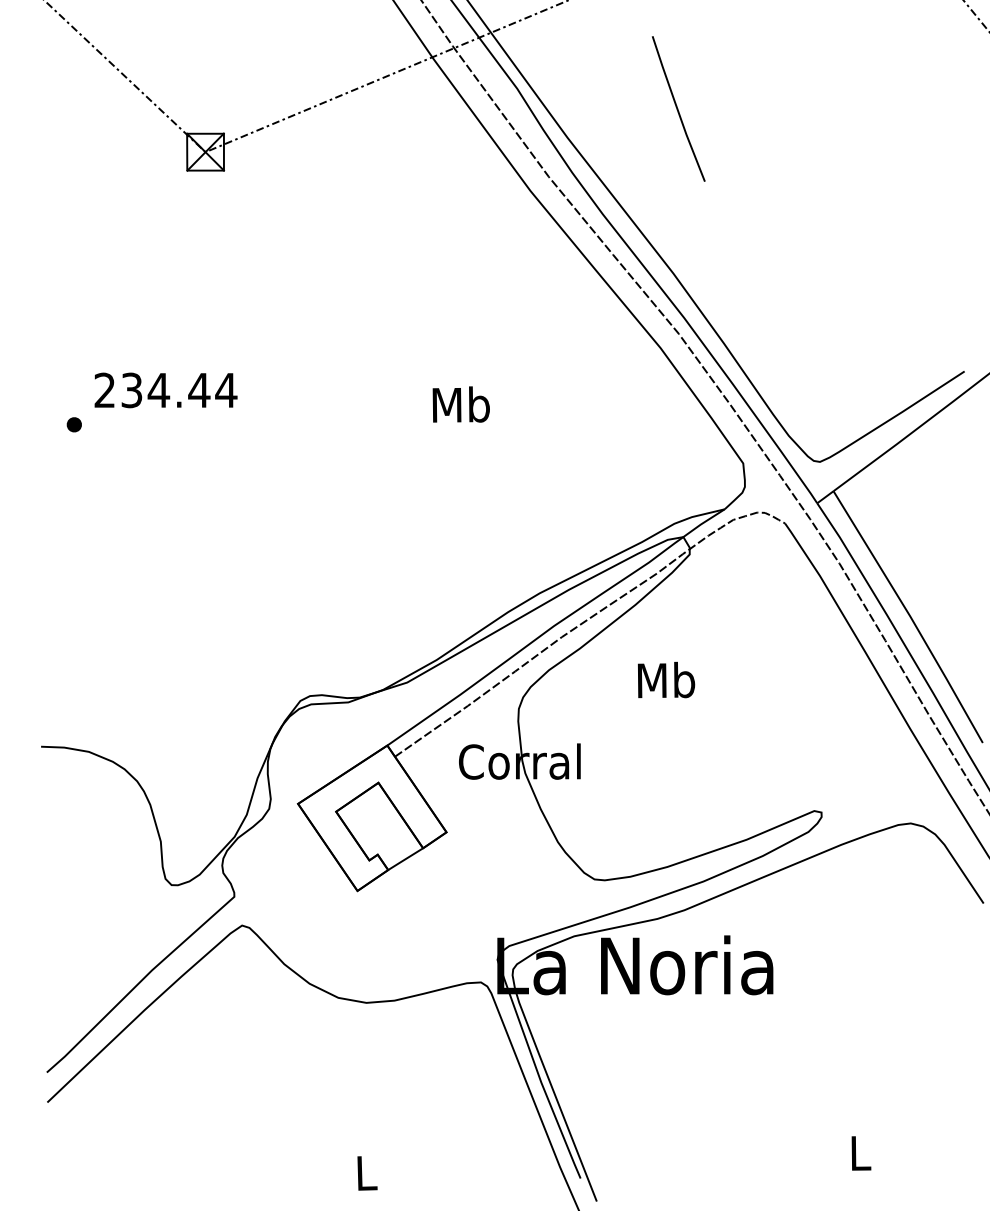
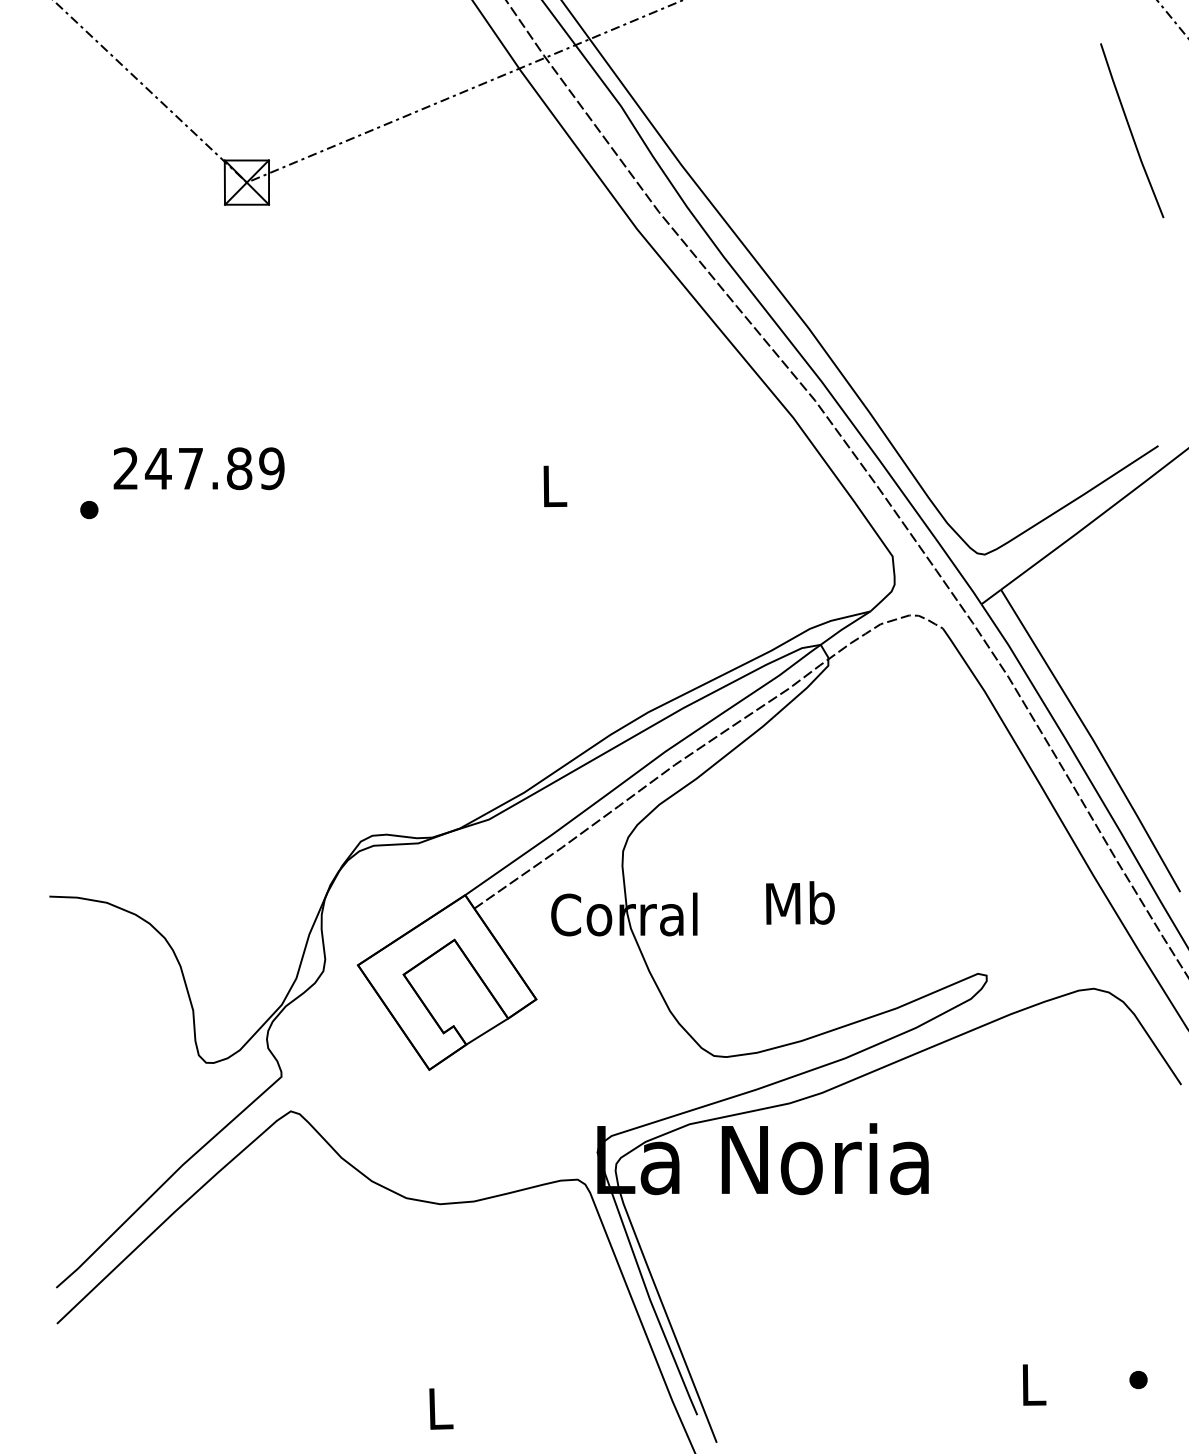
line: (678, 108) -> (1131, 130), moved
text: (178, 390) -> (214, 468), 234.44 -> 247.89
text: (460, 404) -> (553, 485), Mb -> L
text: (666, 679) -> (800, 902), moved
part: (947, 1148) -> (1137, 1379), added

